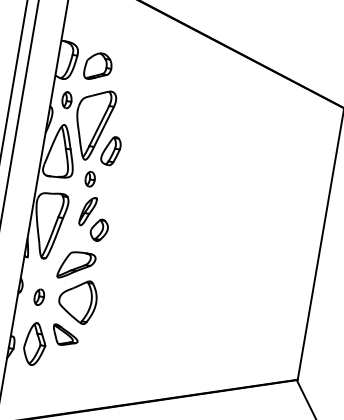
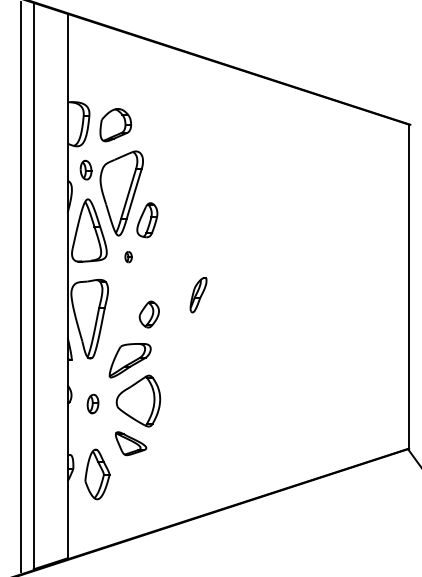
part: (90, 178) -> (128, 256), size x0.6
part: (87, 211) -> (198, 295), moved
part: (35, 344) -> (97, 474), moved

